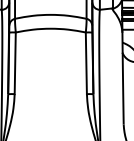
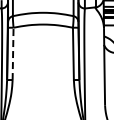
line: (15, 62) -> (13, 53), solid -> dashed

